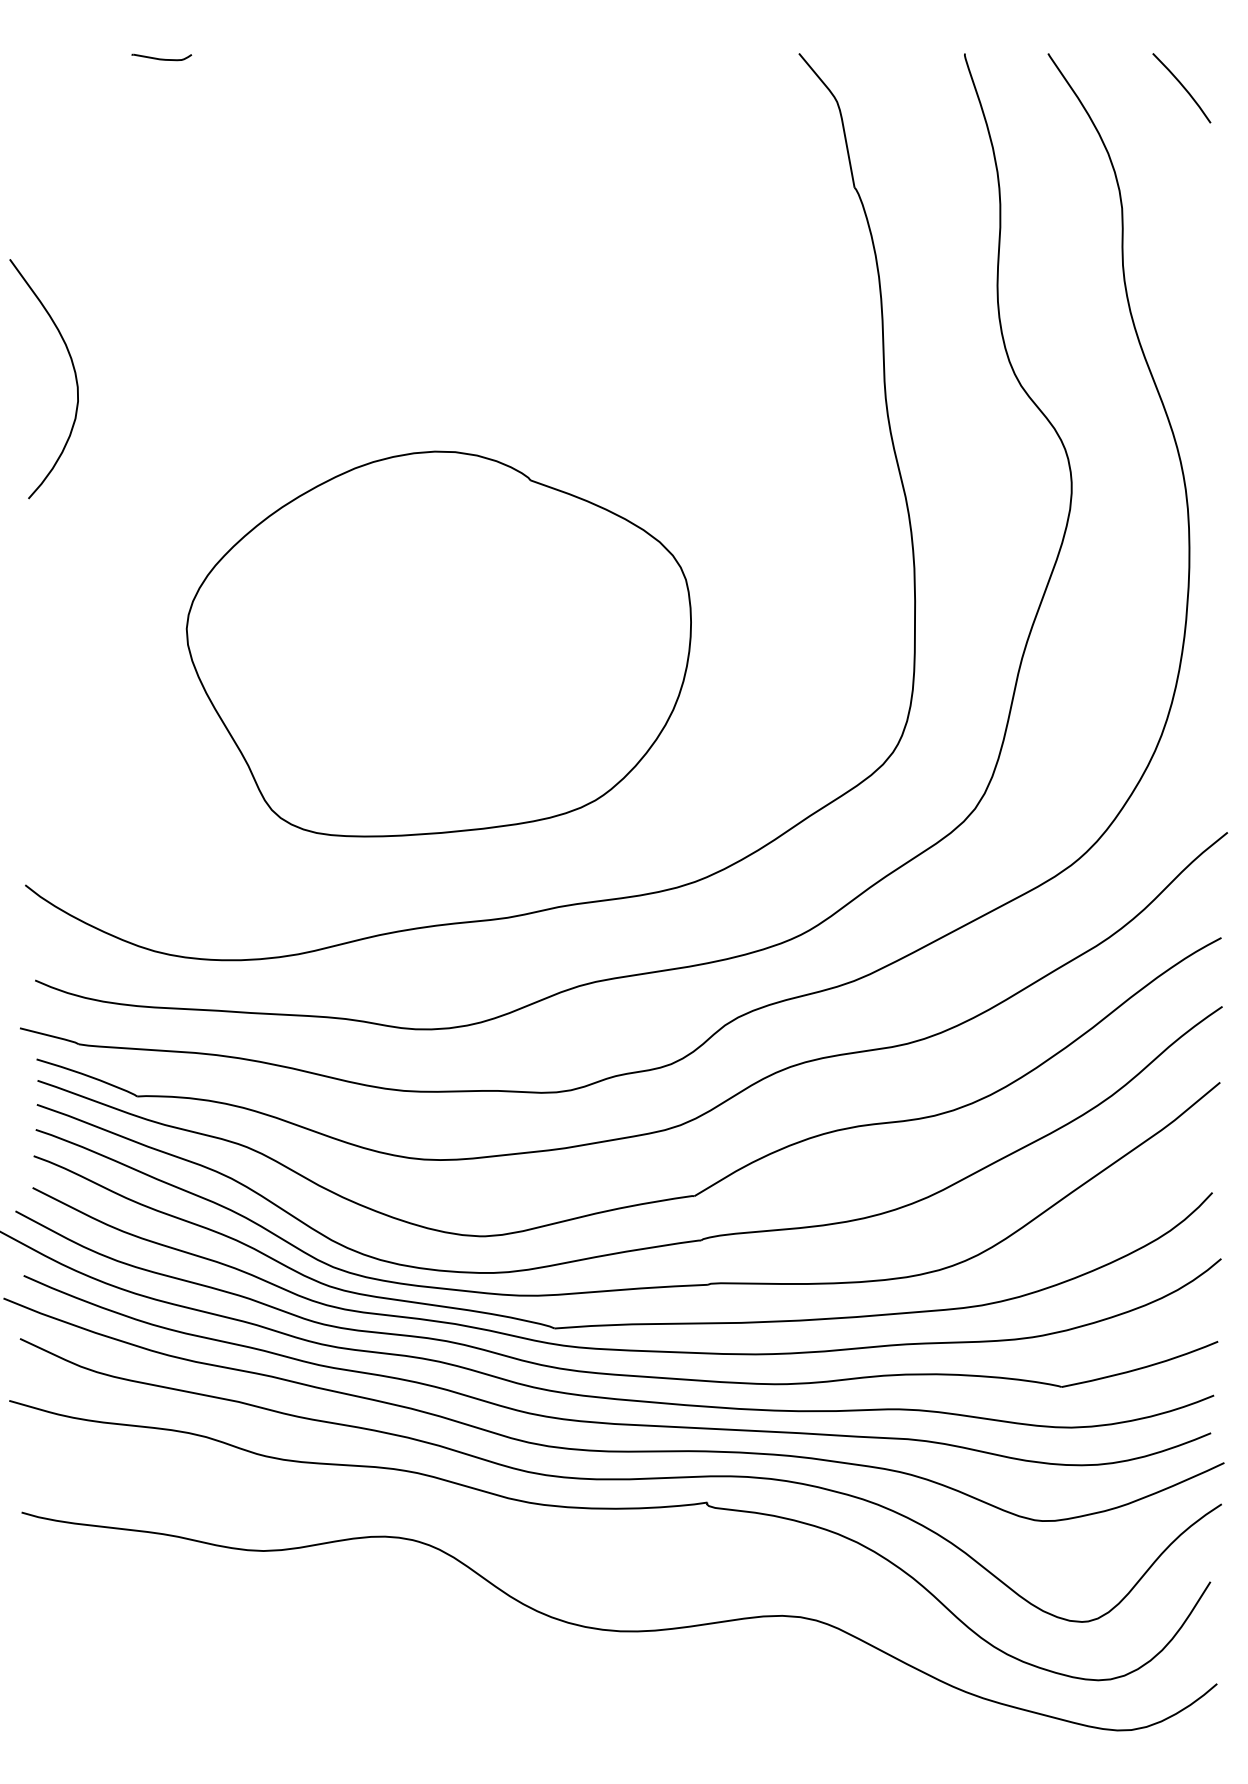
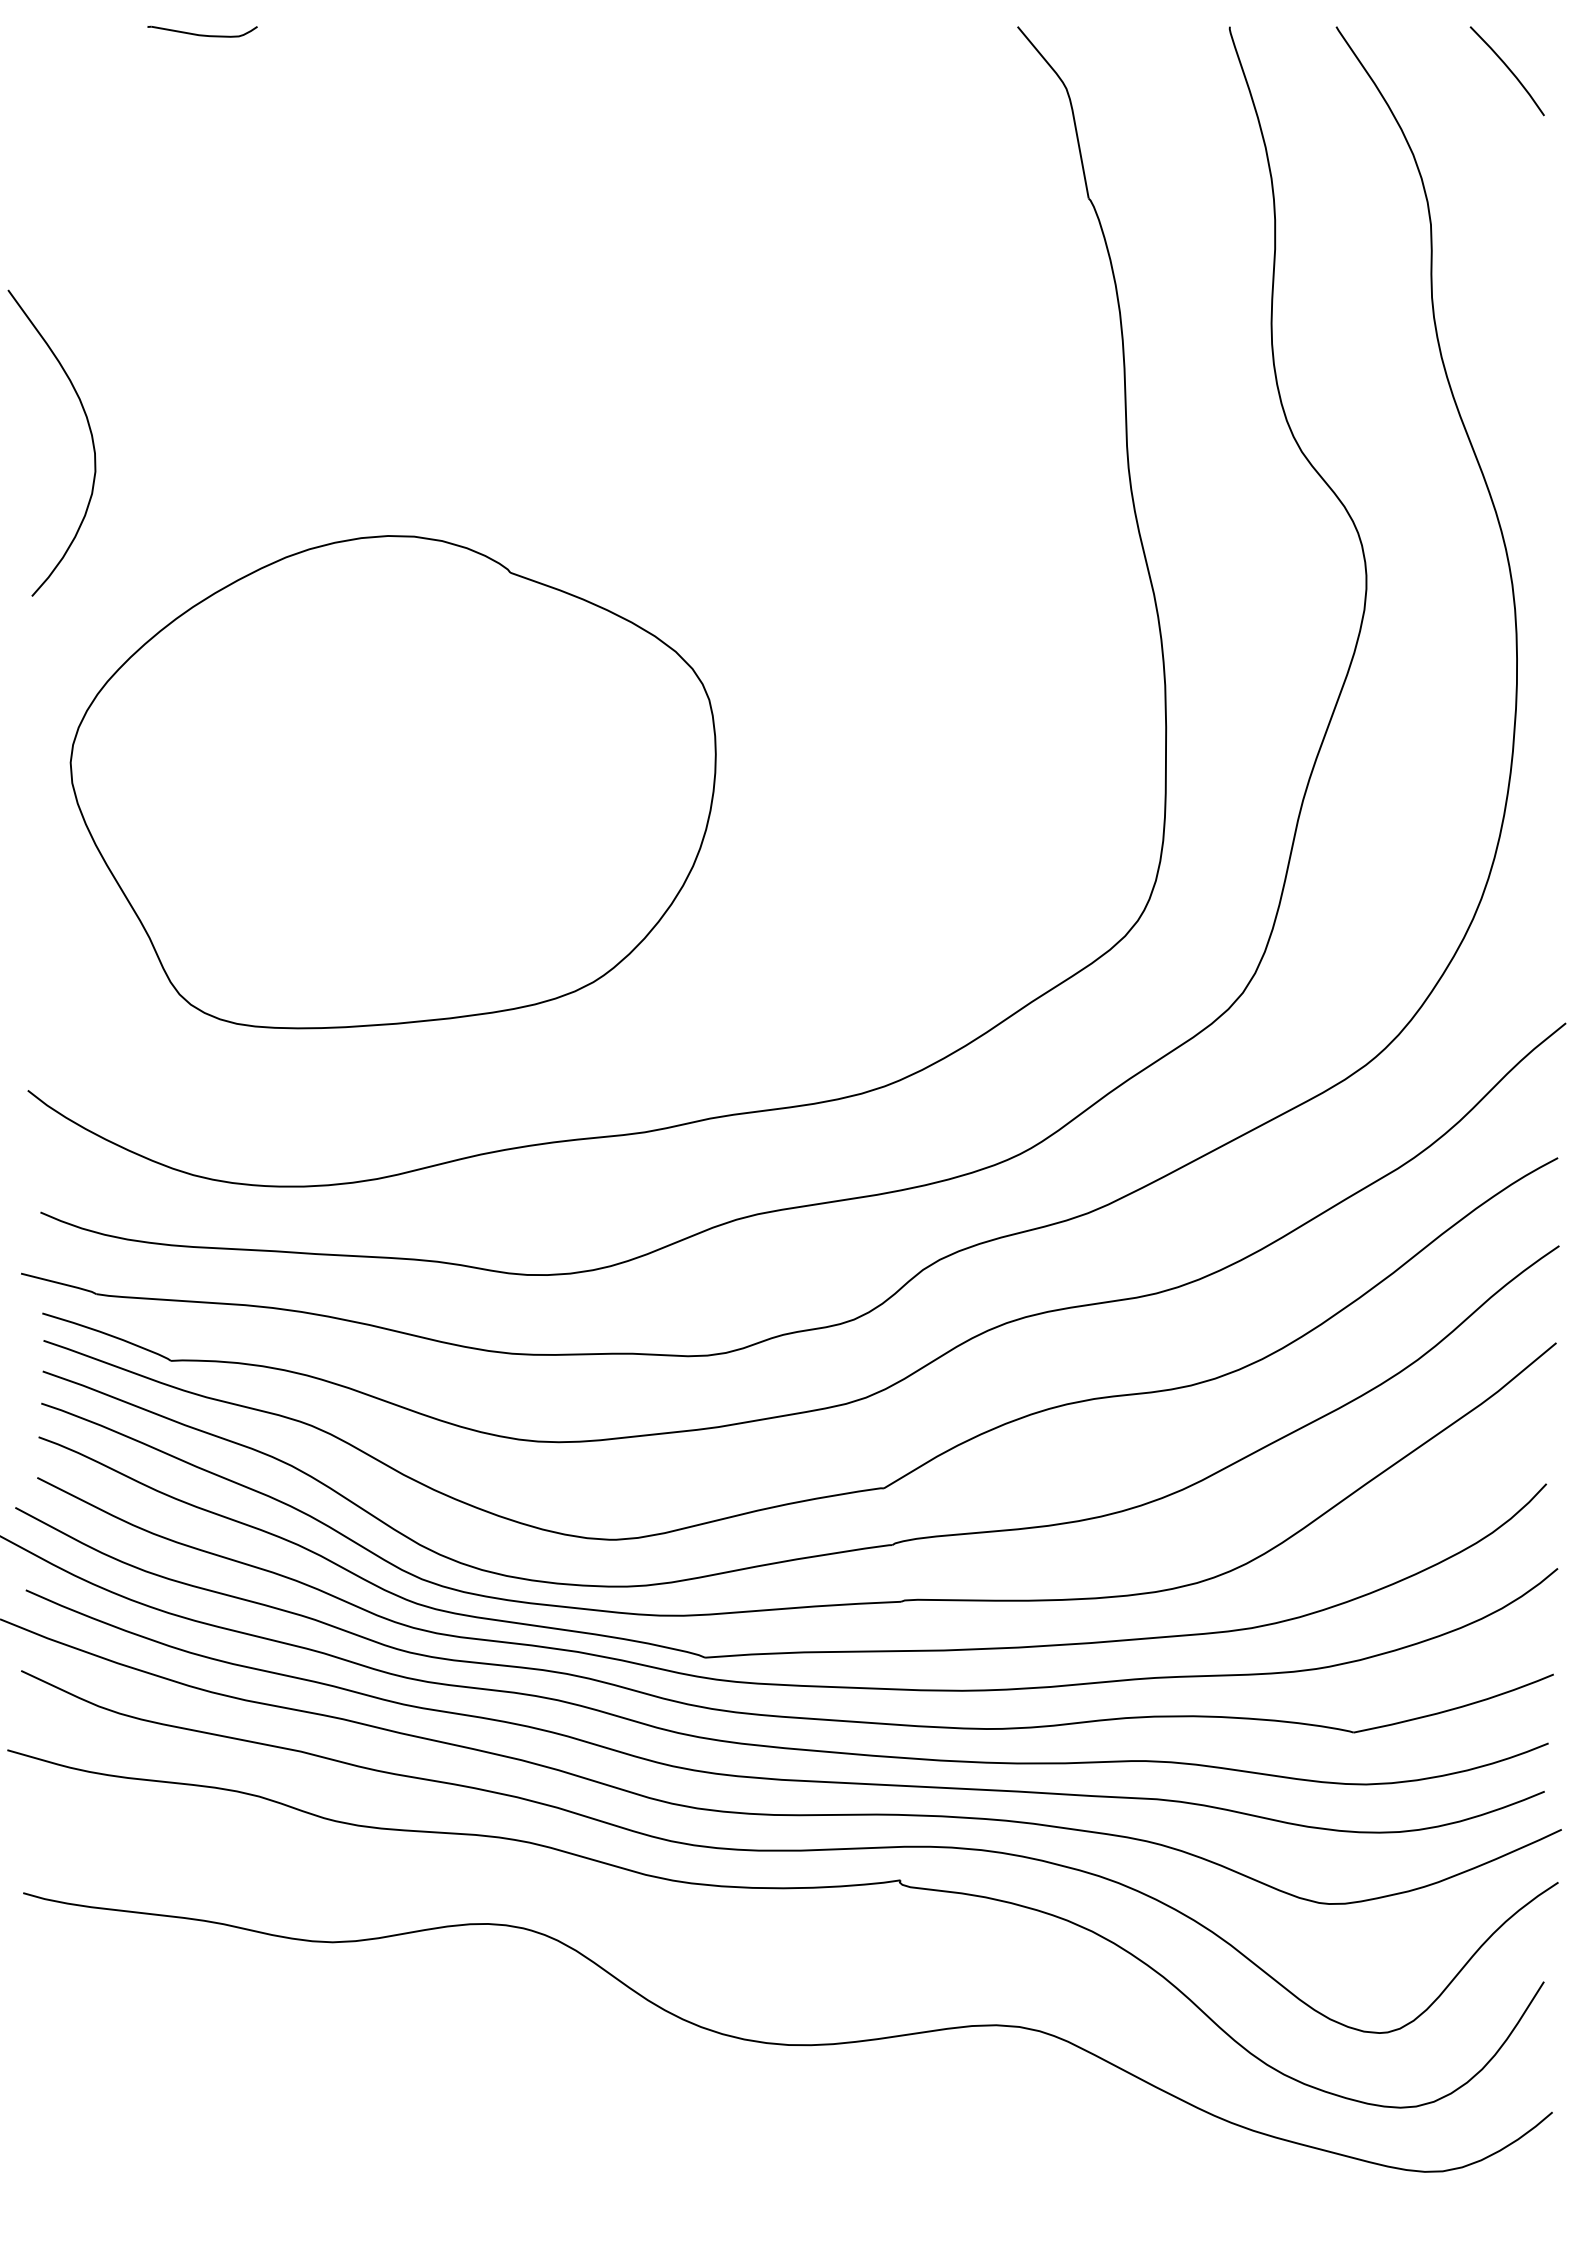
part: (161, 57) -> (202, 31), size x1.43
part: (438, 643) -> (392, 781), moved

